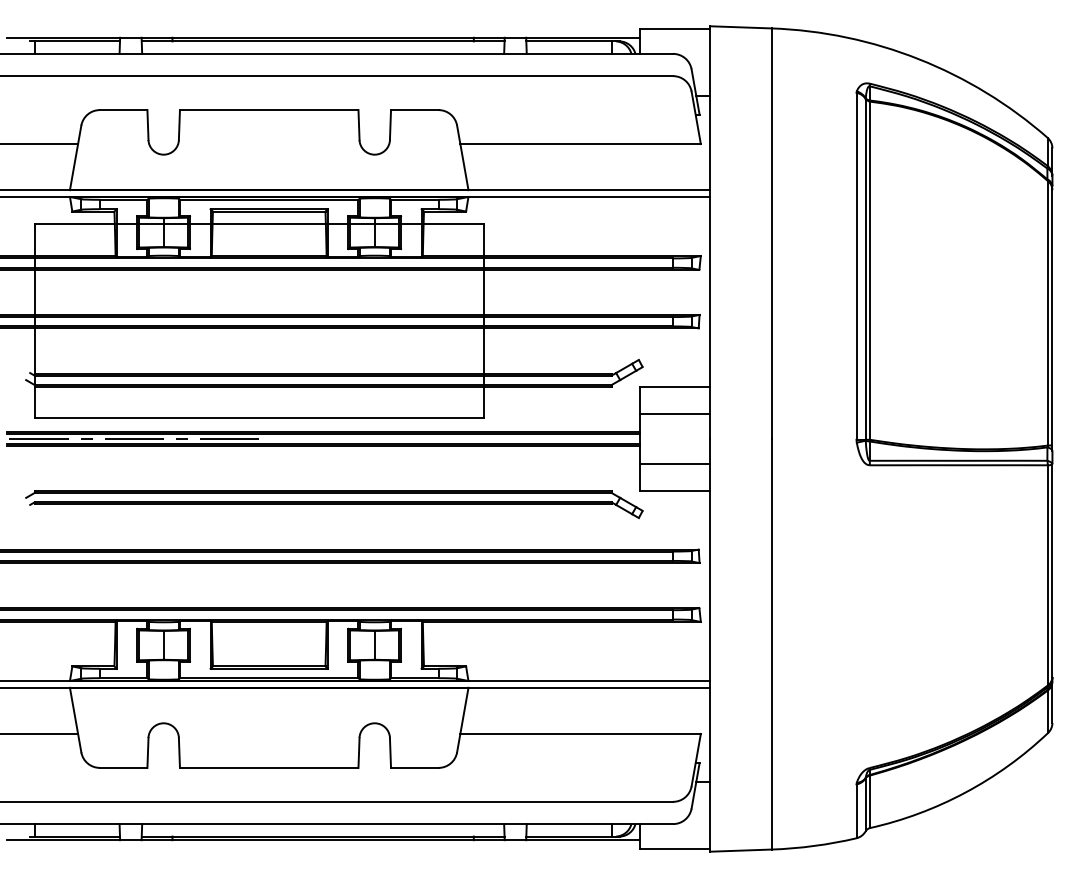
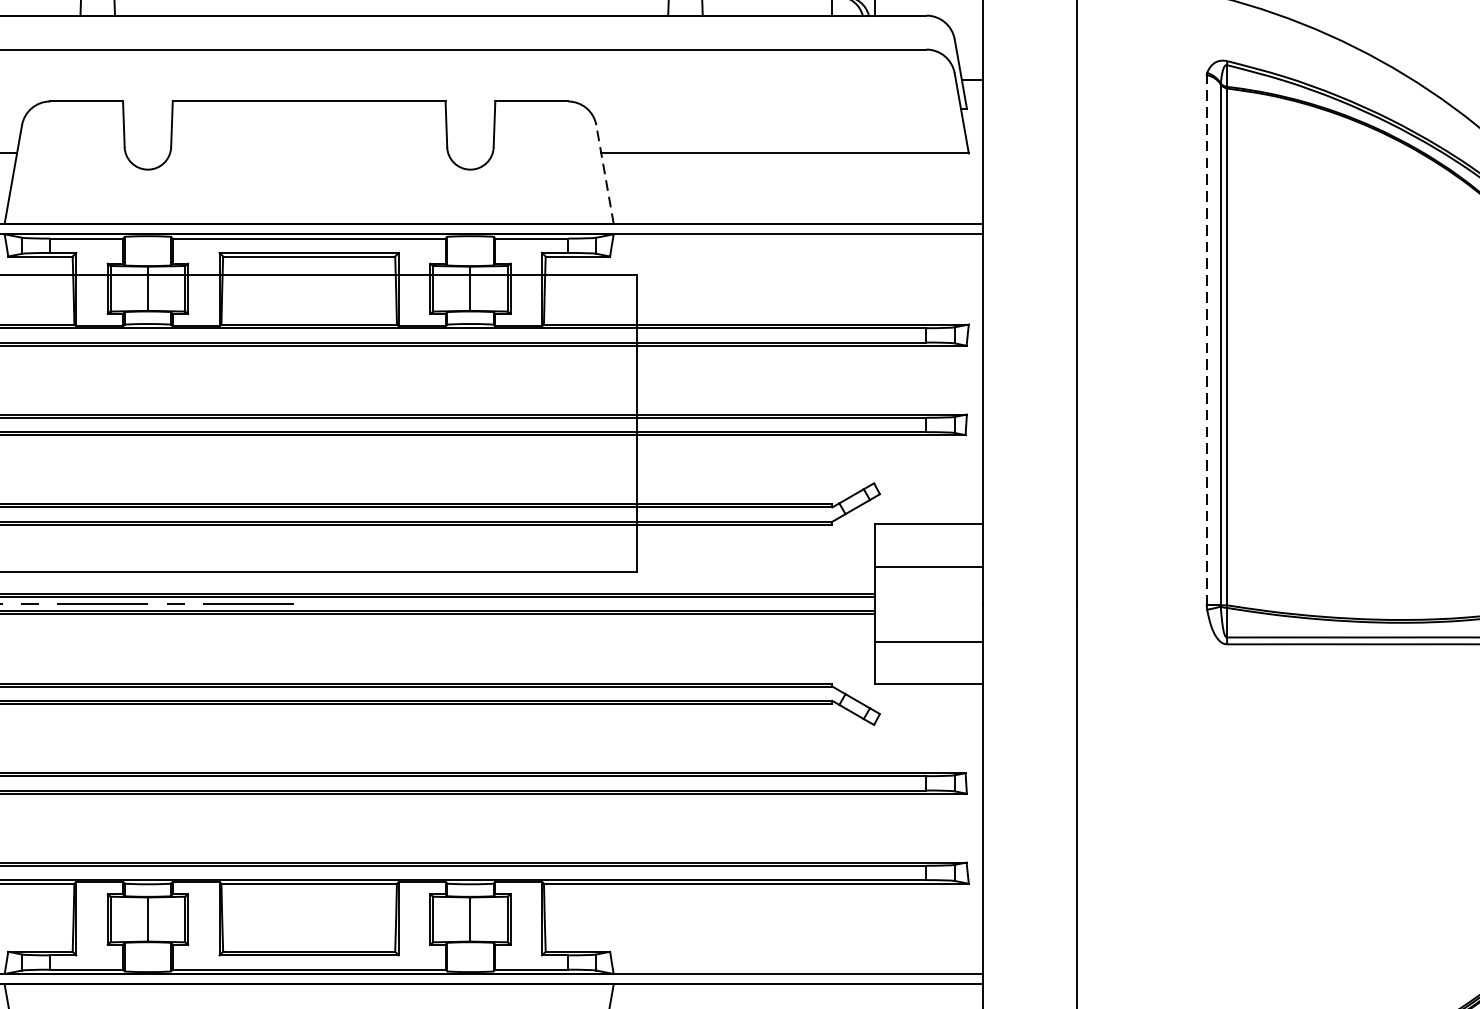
line: (462, 157) -> (604, 173), solid -> dashed
line: (856, 266) -> (1206, 340), solid -> dashed

